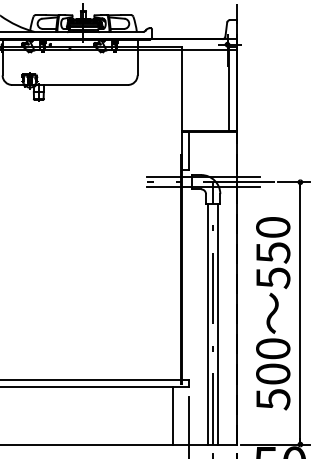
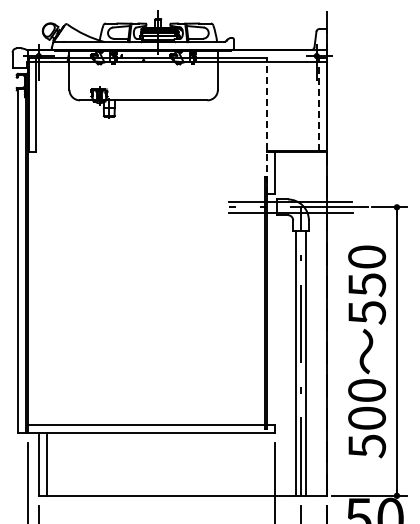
line: (229, 88) -> (318, 104), solid -> dashed
line: (181, 108) -> (266, 126), solid -> dashed
line: (172, 415) -> (256, 463), removed

